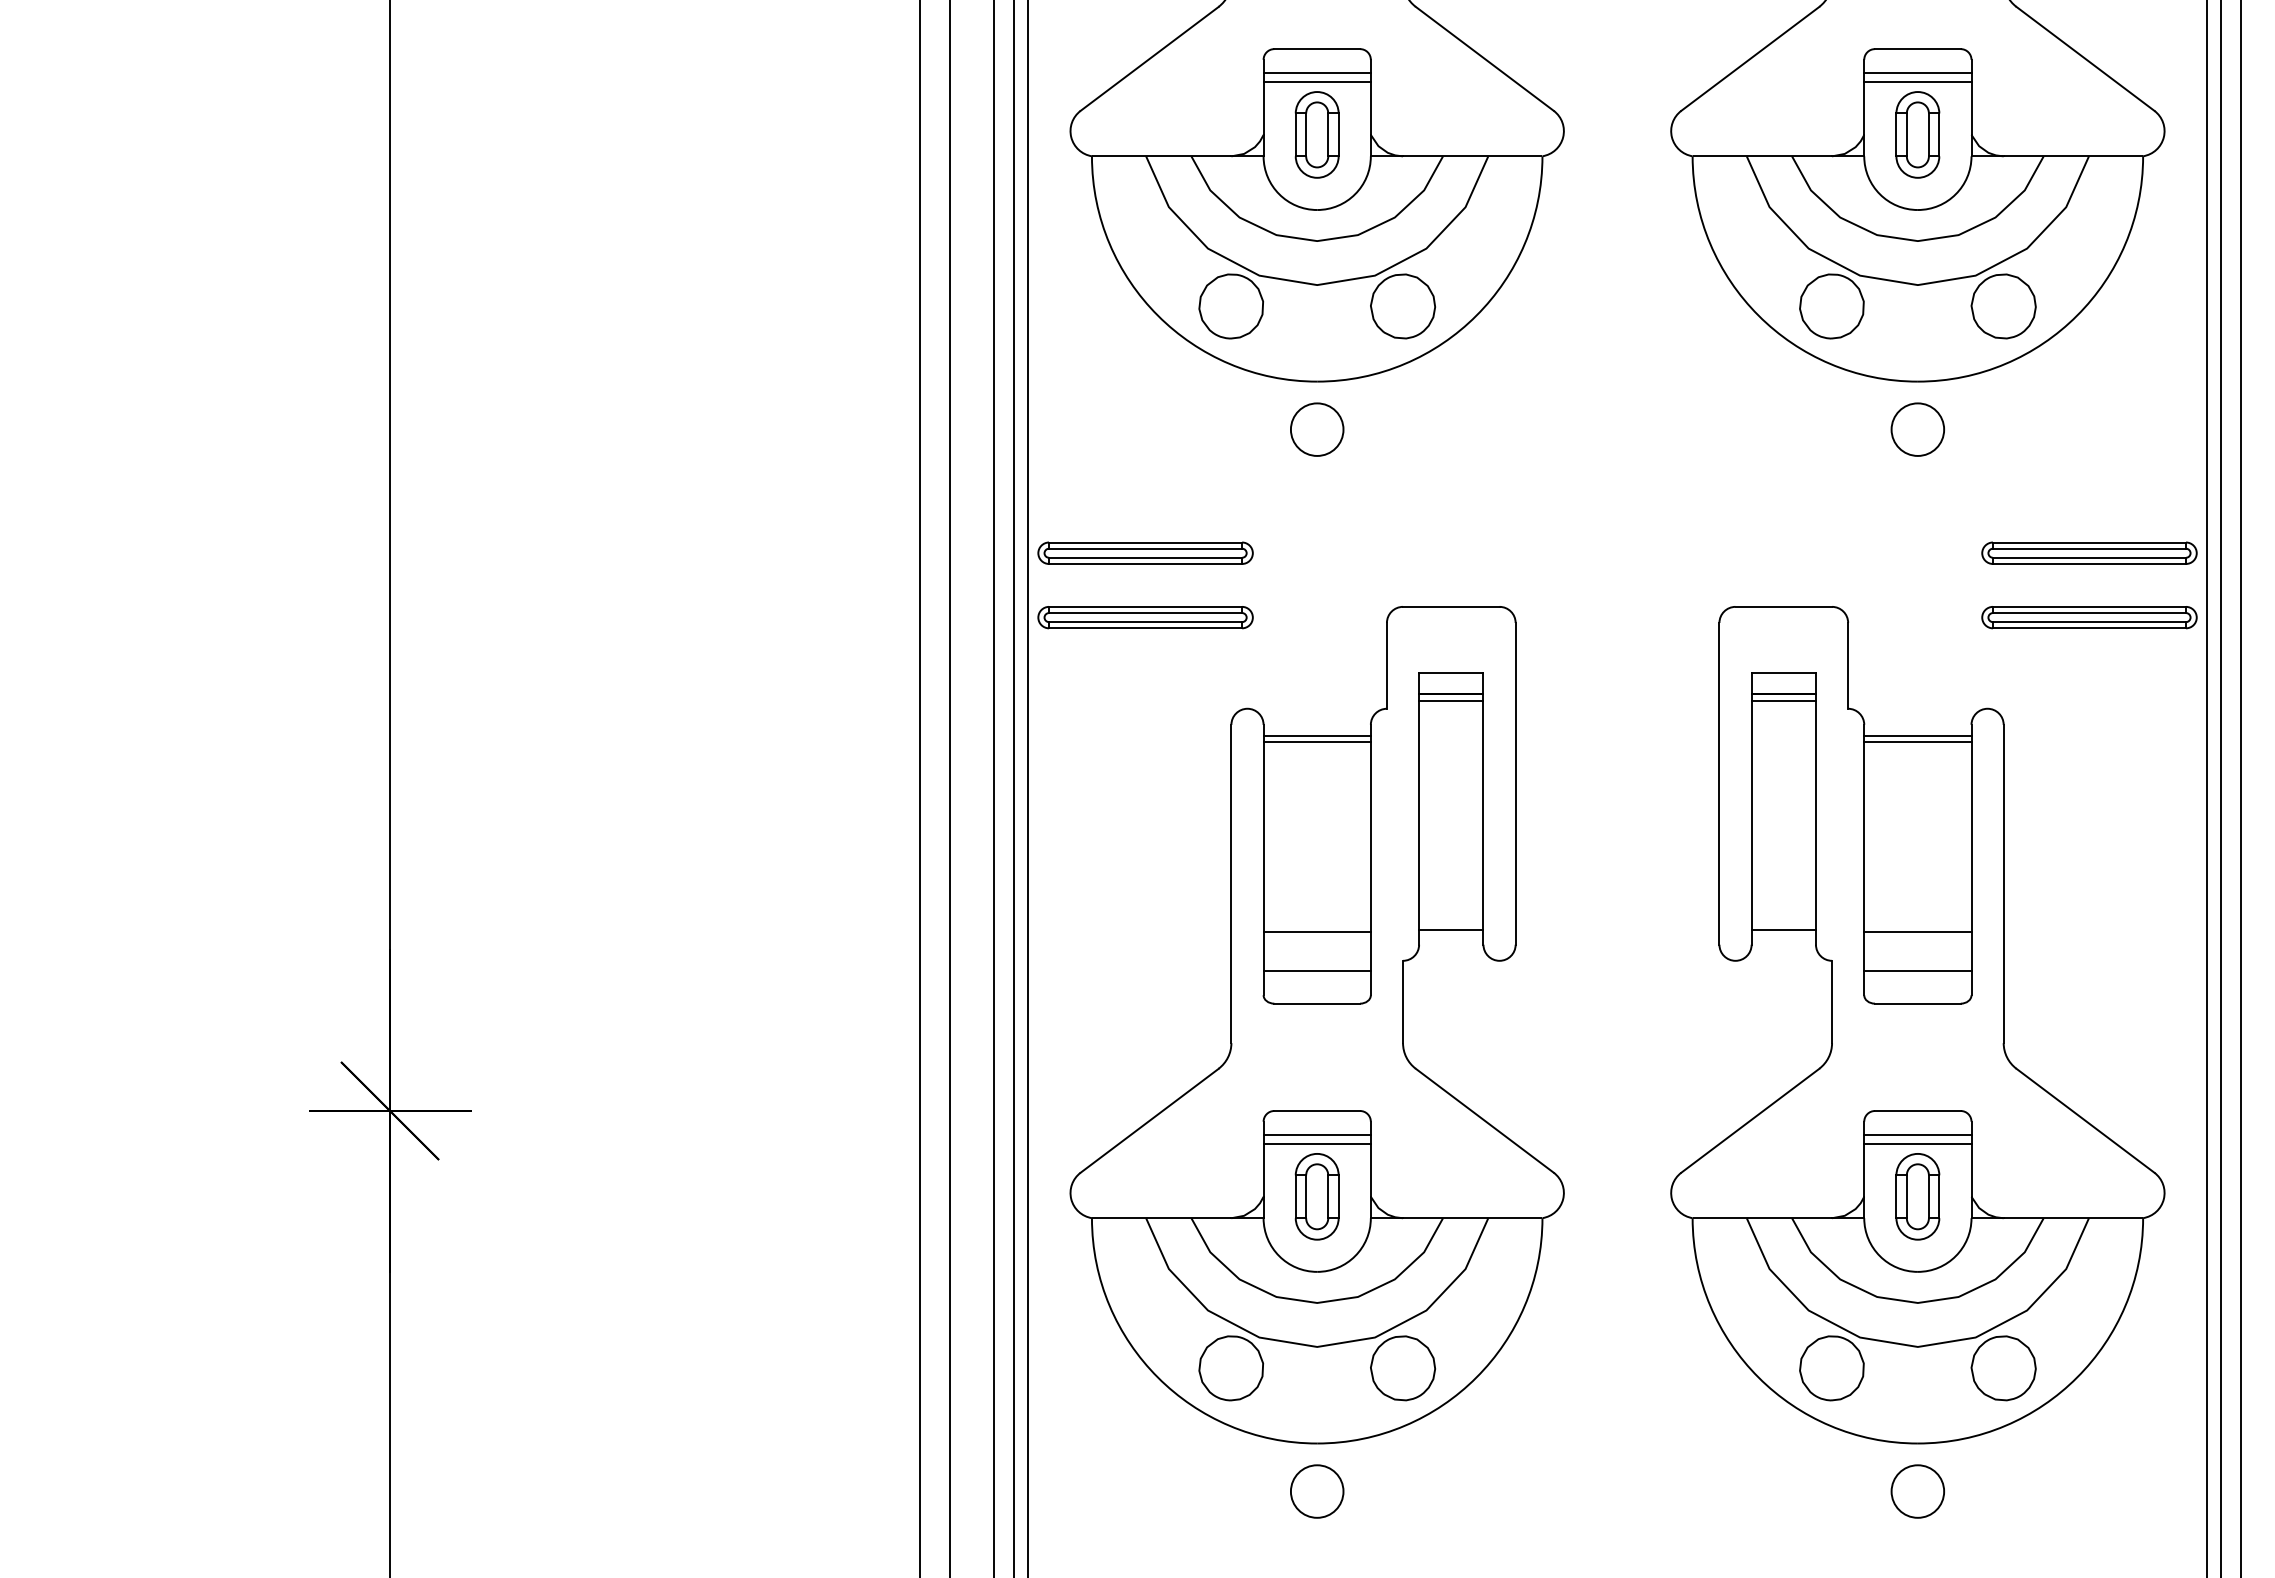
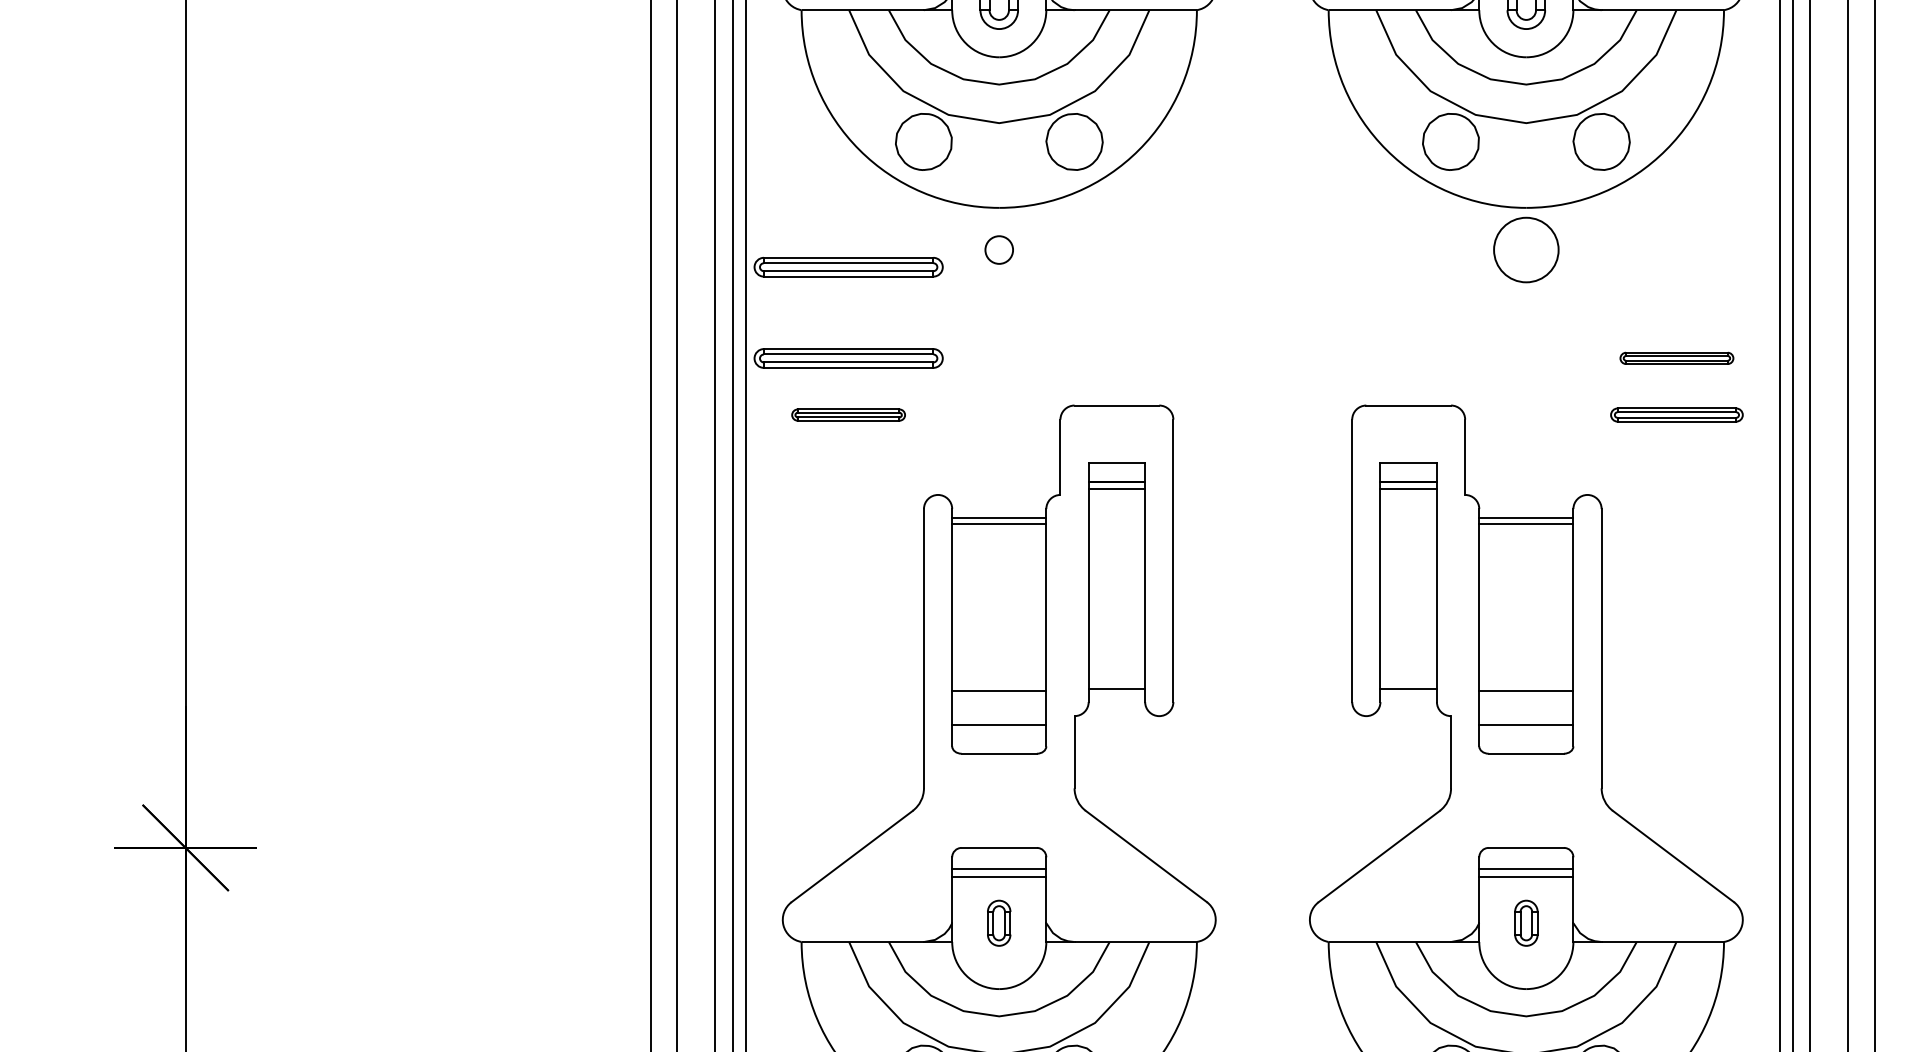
circle: (1316, 429) -> (998, 249), size x0.6
circle: (1917, 429) -> (1526, 249), size x1.4
part: (1145, 448) -> (848, 266), added
part: (2089, 552) -> (1676, 357), size x0.6
part: (1145, 617) -> (848, 414), size x0.6
part: (2089, 617) -> (1676, 414), size x0.7
part: (1316, 1196) -> (998, 922), size x0.6
part: (1917, 1196) -> (1526, 922), size x0.6

